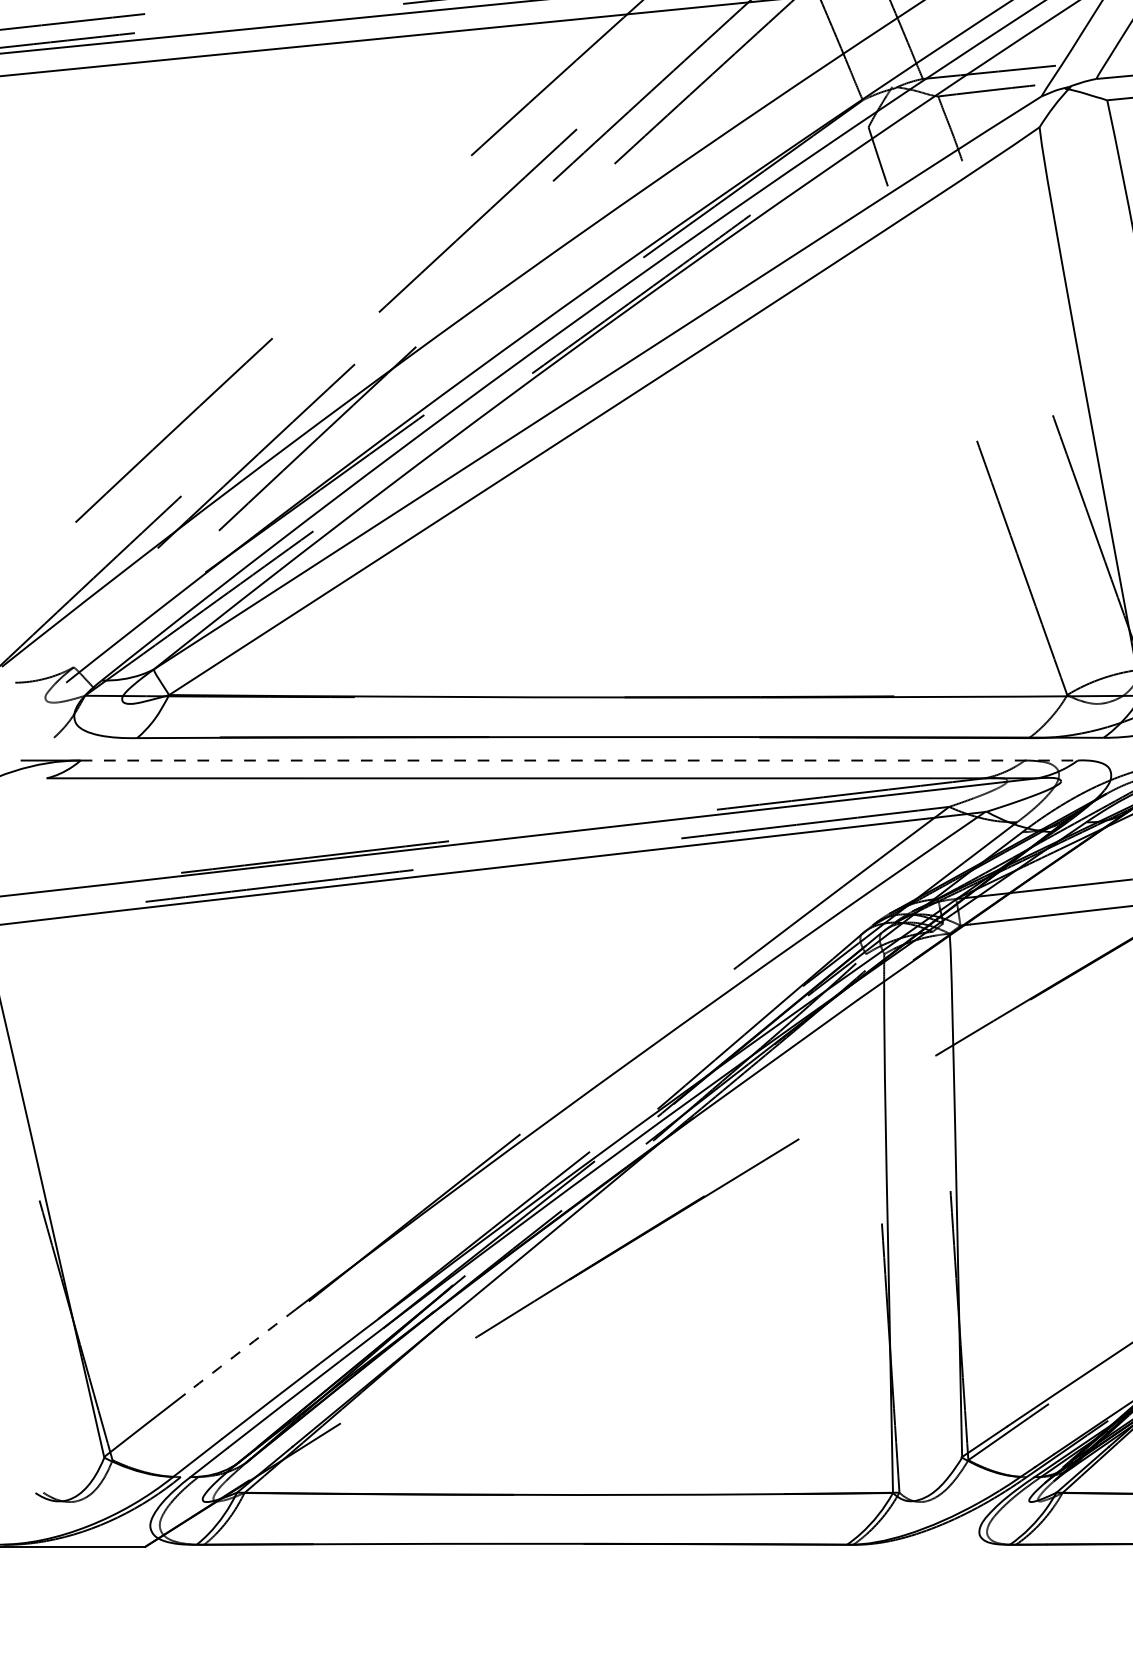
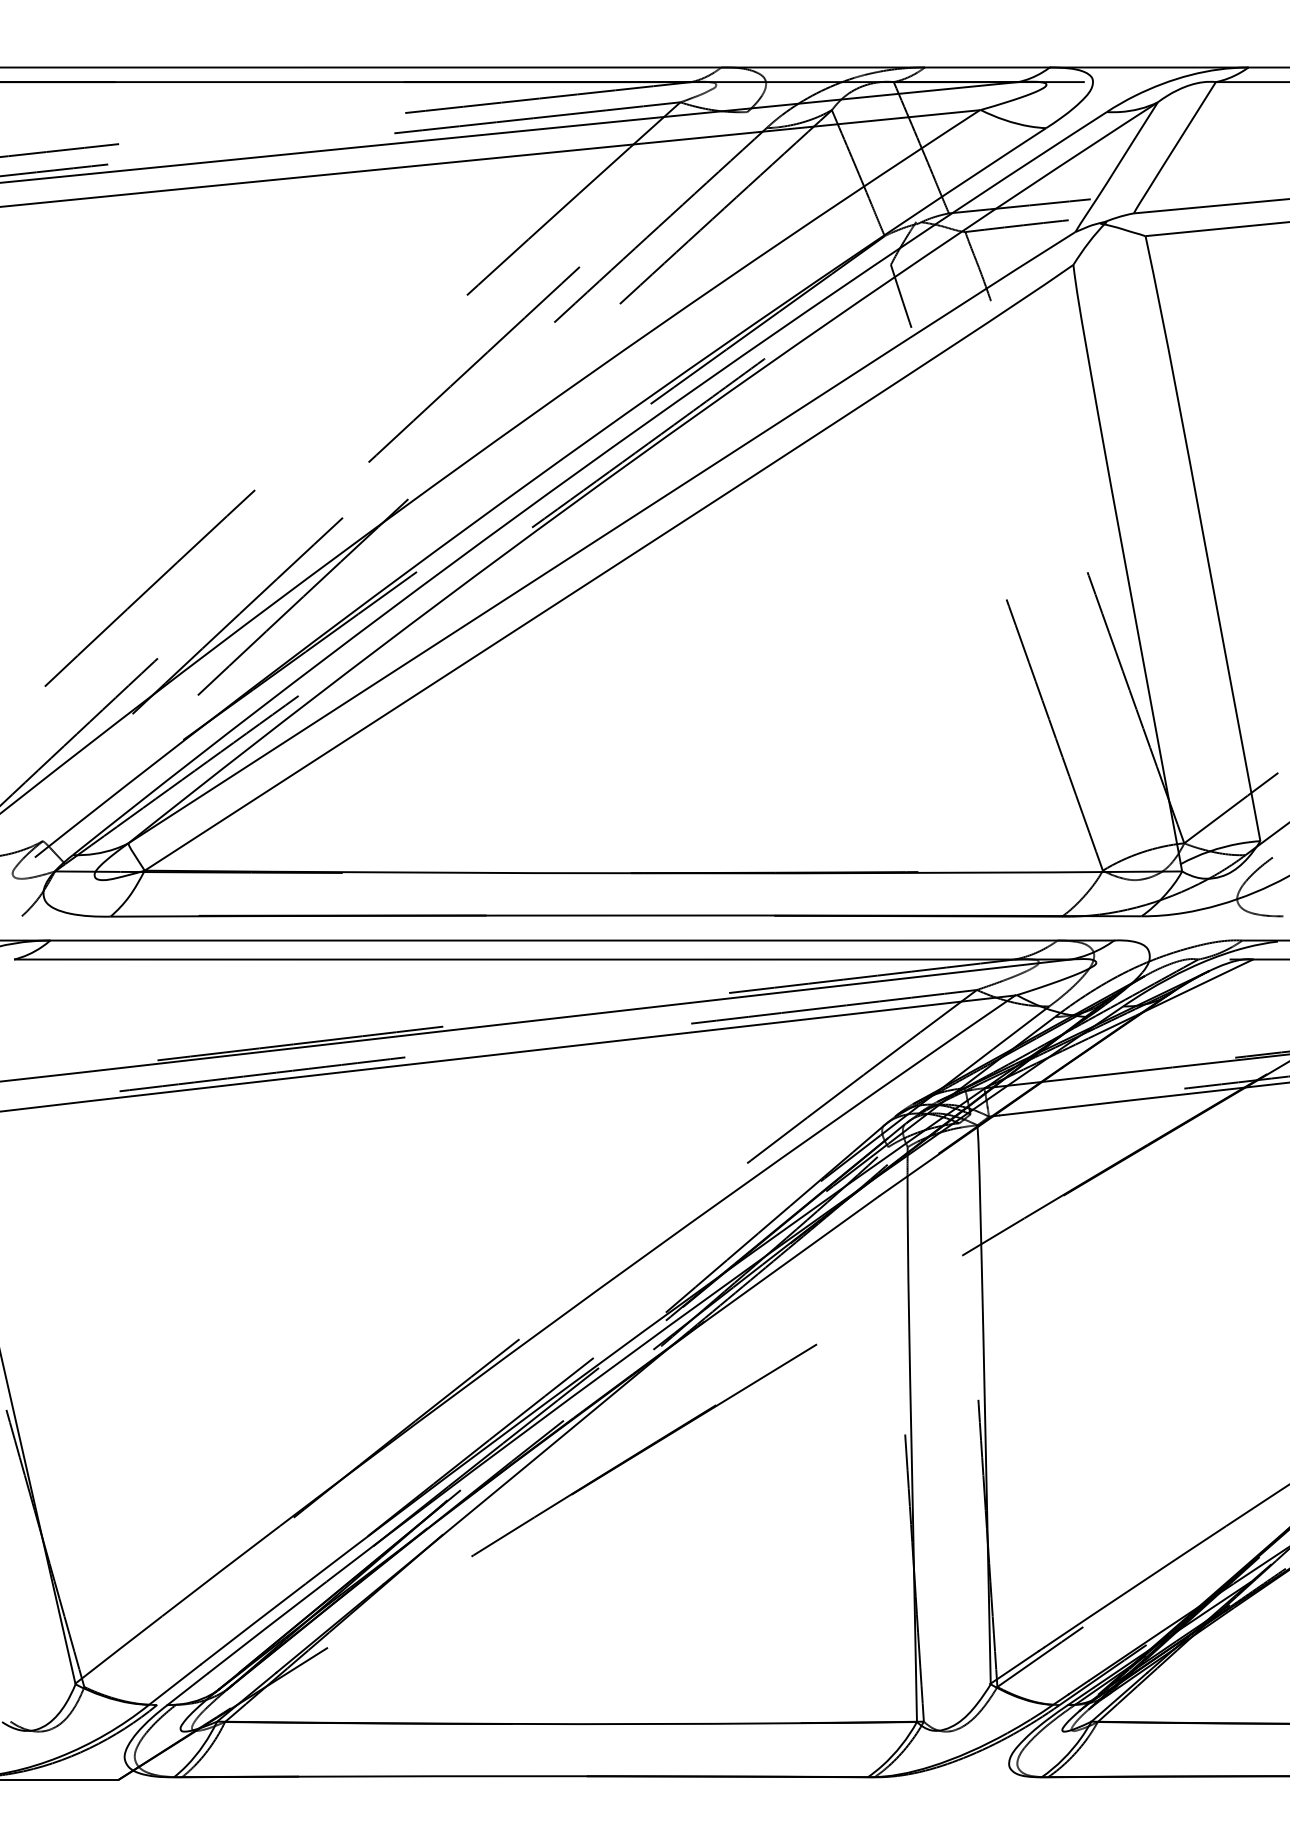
line: (579, 760) -> (582, 940), dashed -> solid
arc: (241, 1351) -> (221, 1571), dashed -> solid

